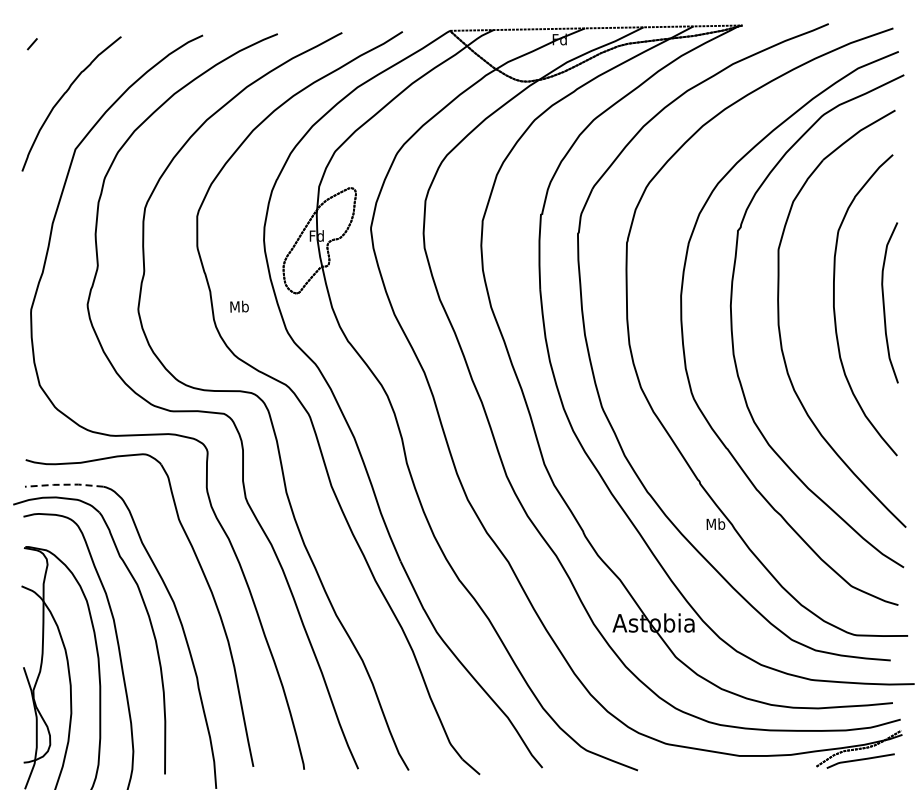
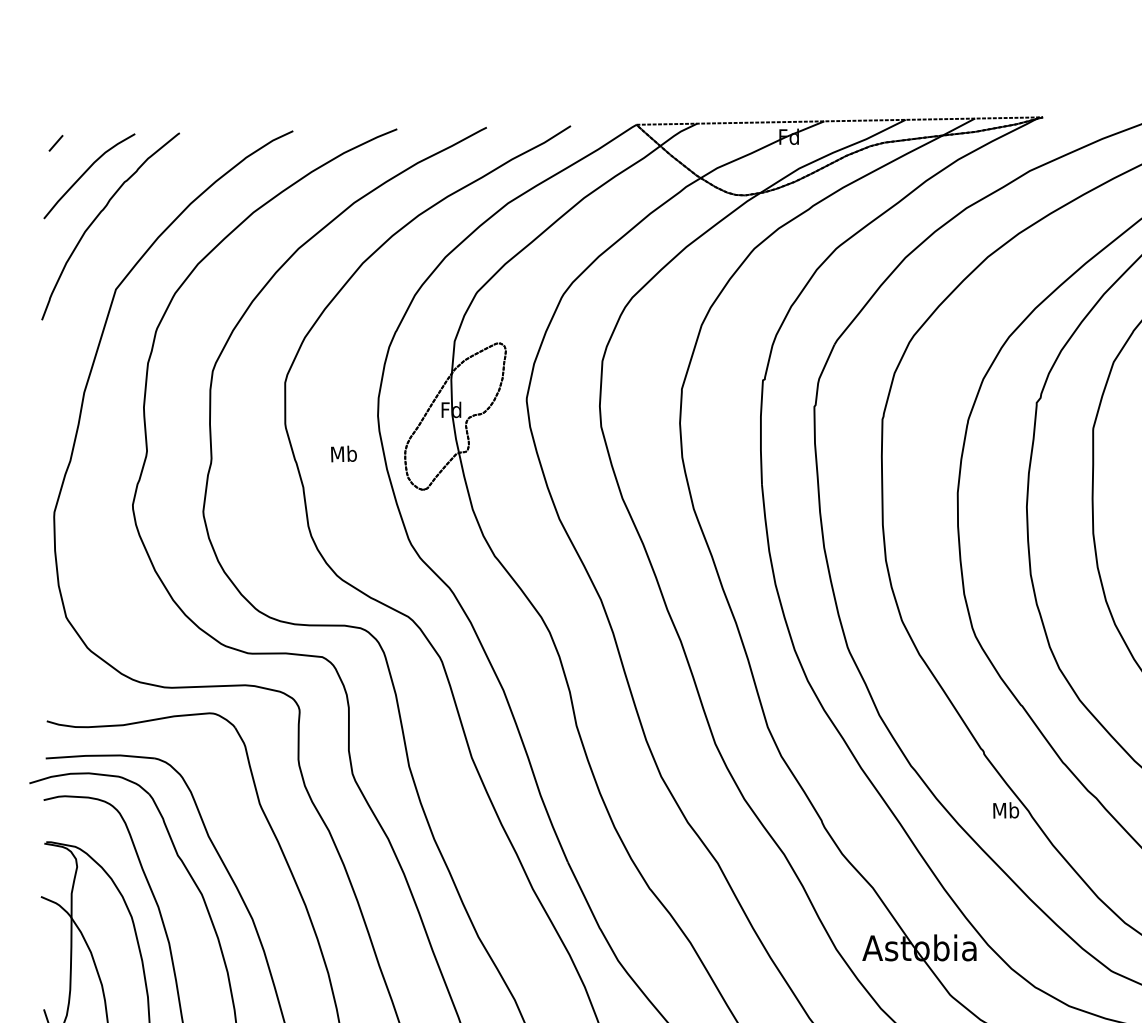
curve: (54, 65) -> (86, 172), added
text: (239, 306) -> (343, 453), moved
line: (64, 484) -> (100, 755), dashed -> solid

